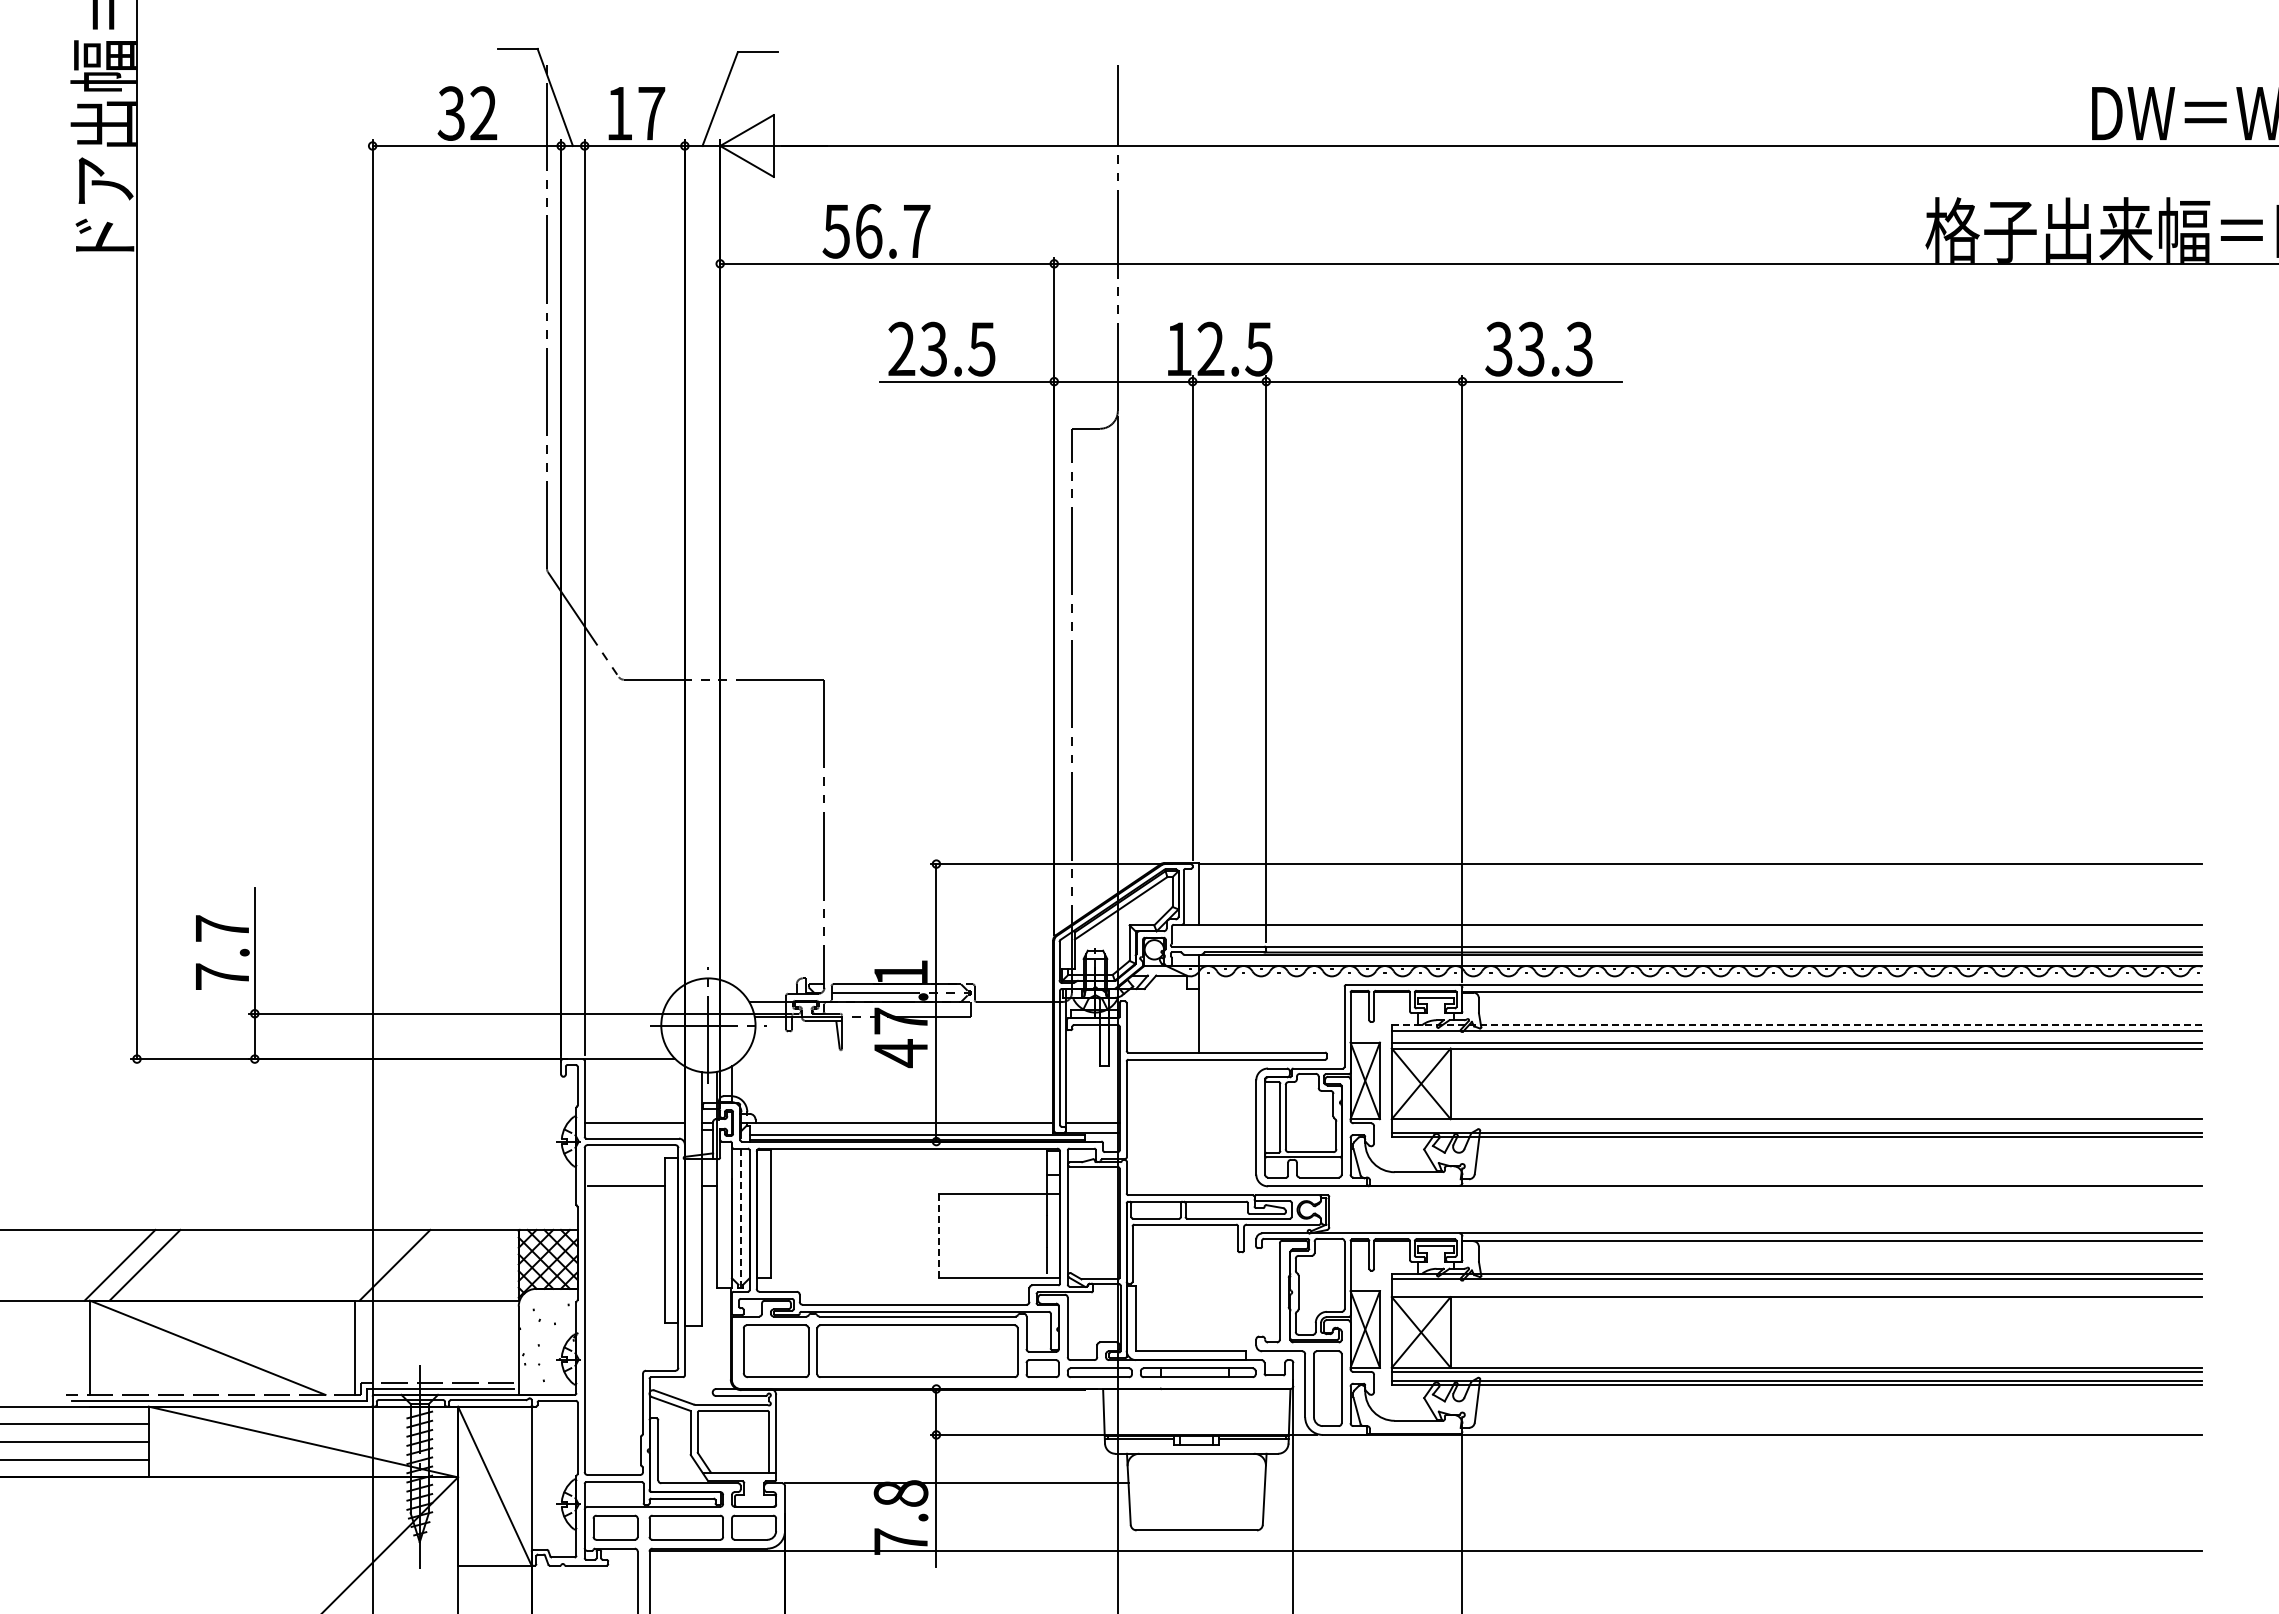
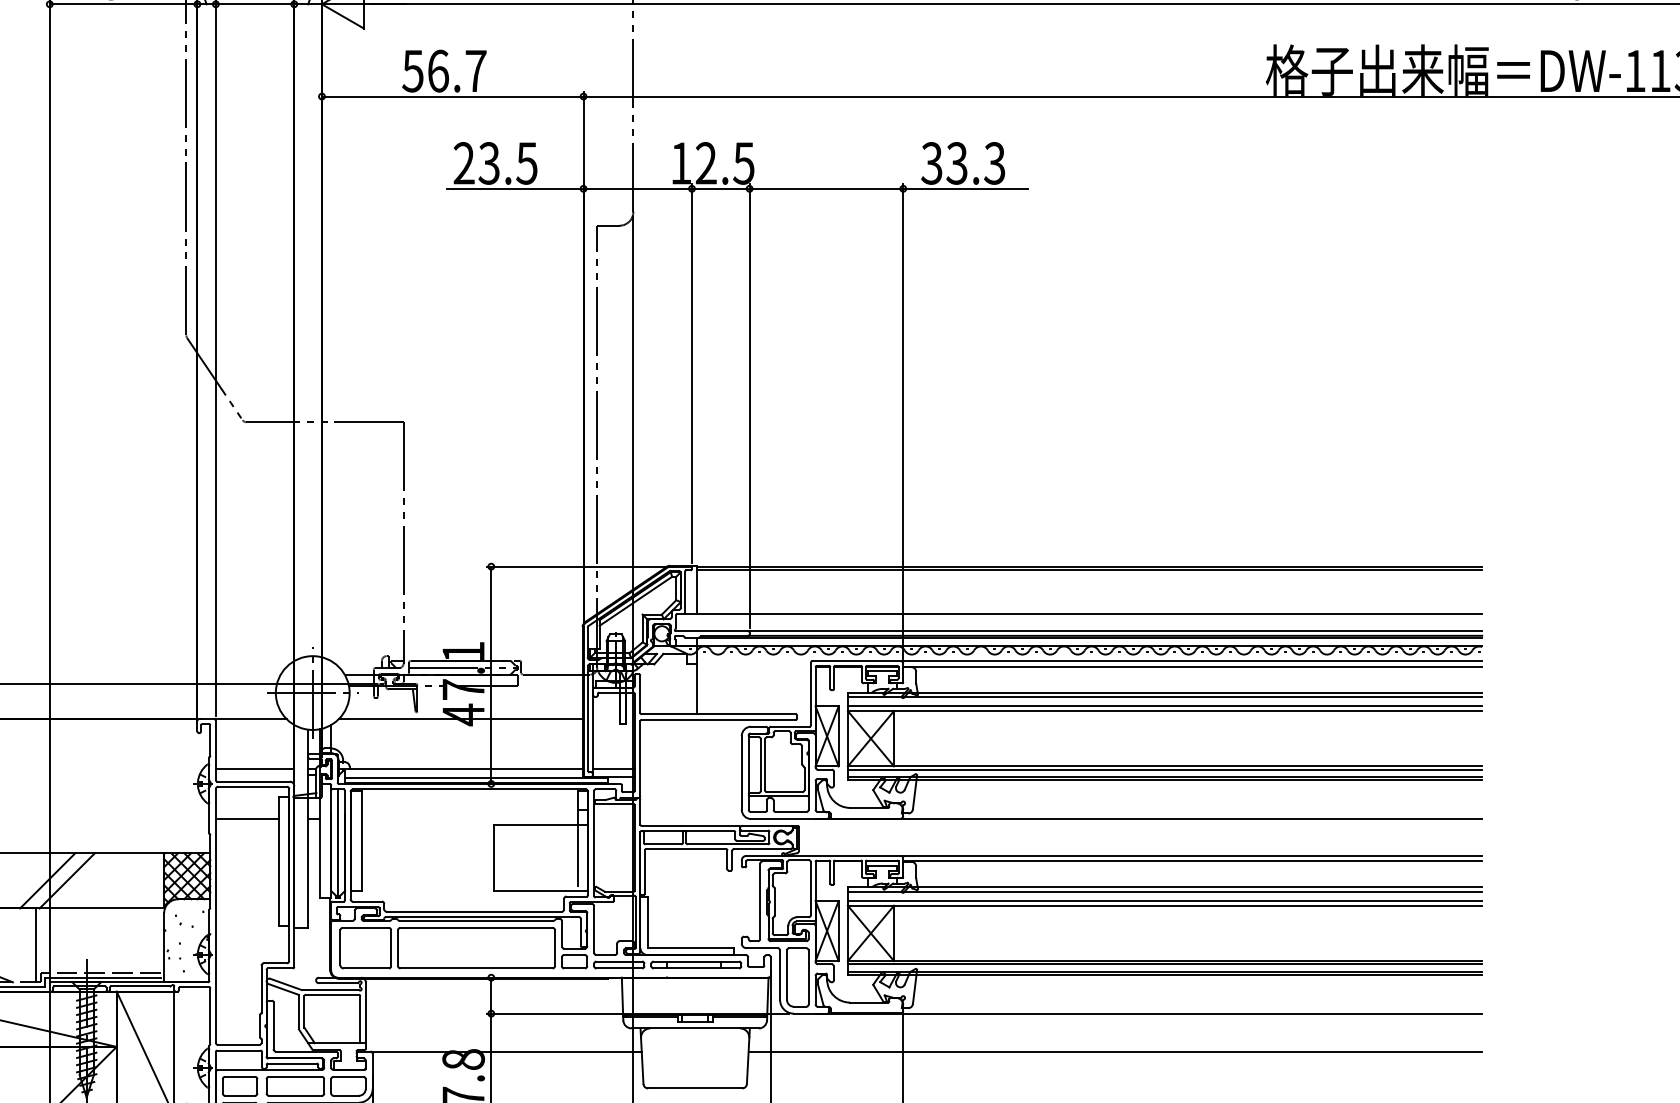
line: (1699, 868) -> (1088, 570), added
line: (1797, 1024) -> (1165, 692), dashed -> solid
line: (897, 1059) -> (460, 719), added
line: (1796, 1123) -> (1164, 769), added
line: (740, 1218) -> (337, 844), dashed -> solid
line: (939, 1236) -> (493, 858), dashed -> solid
line: (369, 1264) -> (47, 880), added
line: (1796, 1291) -> (1164, 901), added
line: (1733, 1483) -> (1115, 1051), added

